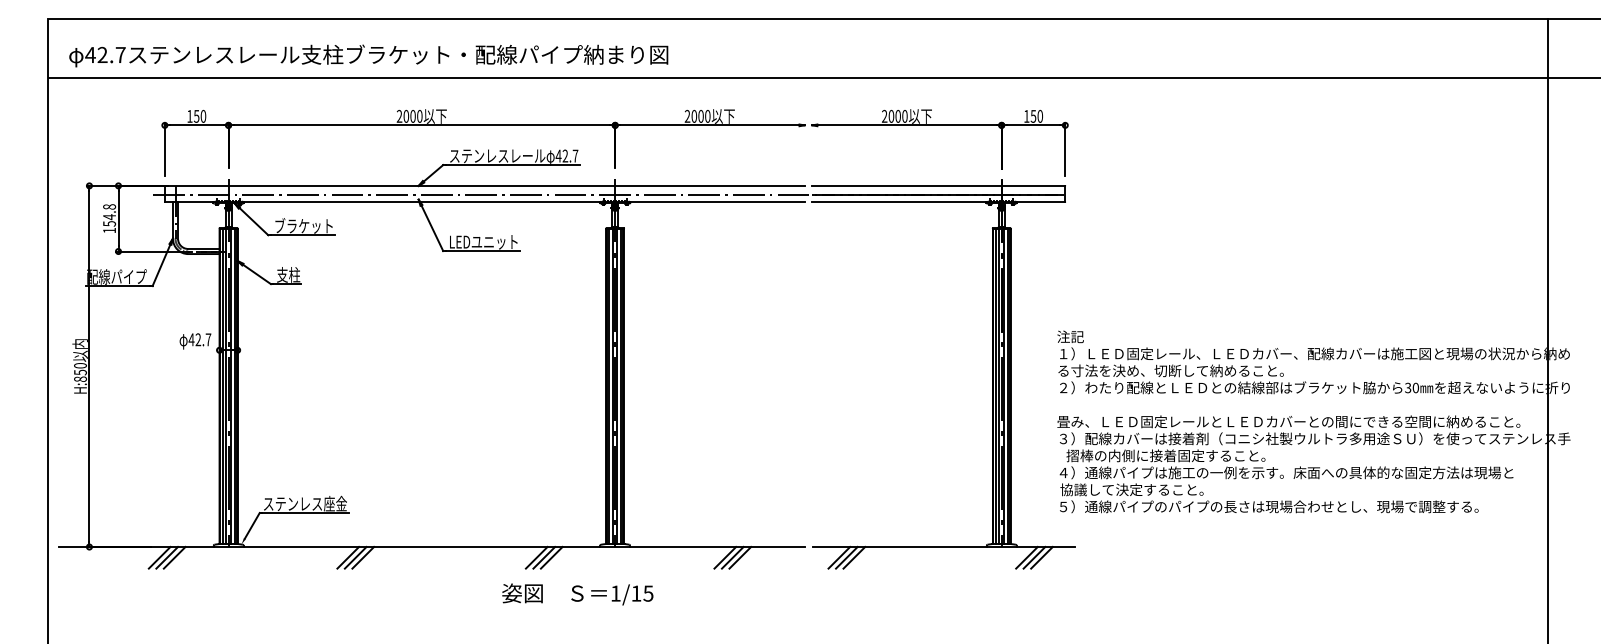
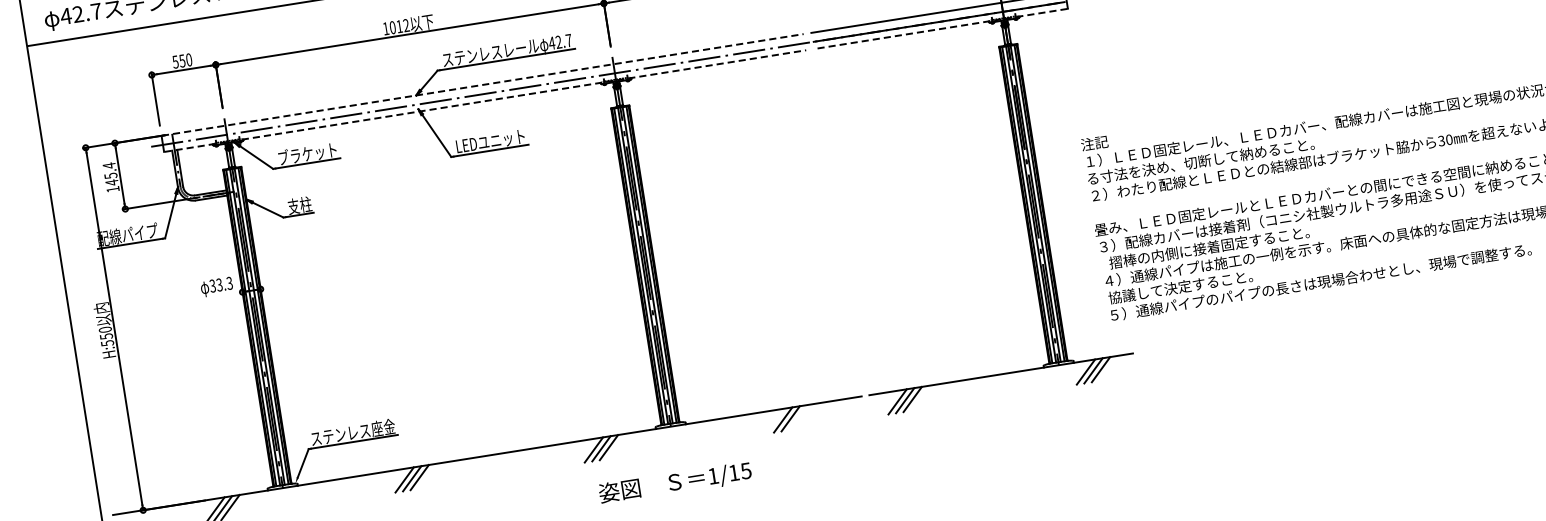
text: (409, 115) -> (395, 26), 2000 -> 1012
text: (189, 116) -> (175, 62), 150 -> 550
line: (484, 185) -> (482, 84), solid -> dashed
line: (484, 202) -> (484, 101), solid -> dashed
line: (938, 202) -> (940, 29), solid -> dashed
text: (109, 215) -> (110, 174), 154.8 -> 145.4
text: (199, 339) -> (220, 284), 42.7 -> 33.3
text: (80, 379) -> (107, 343), H:850 -> H:550
line: (740, 557) -> (798, 417), removed
text: (577, 594) -> (675, 483), moved

